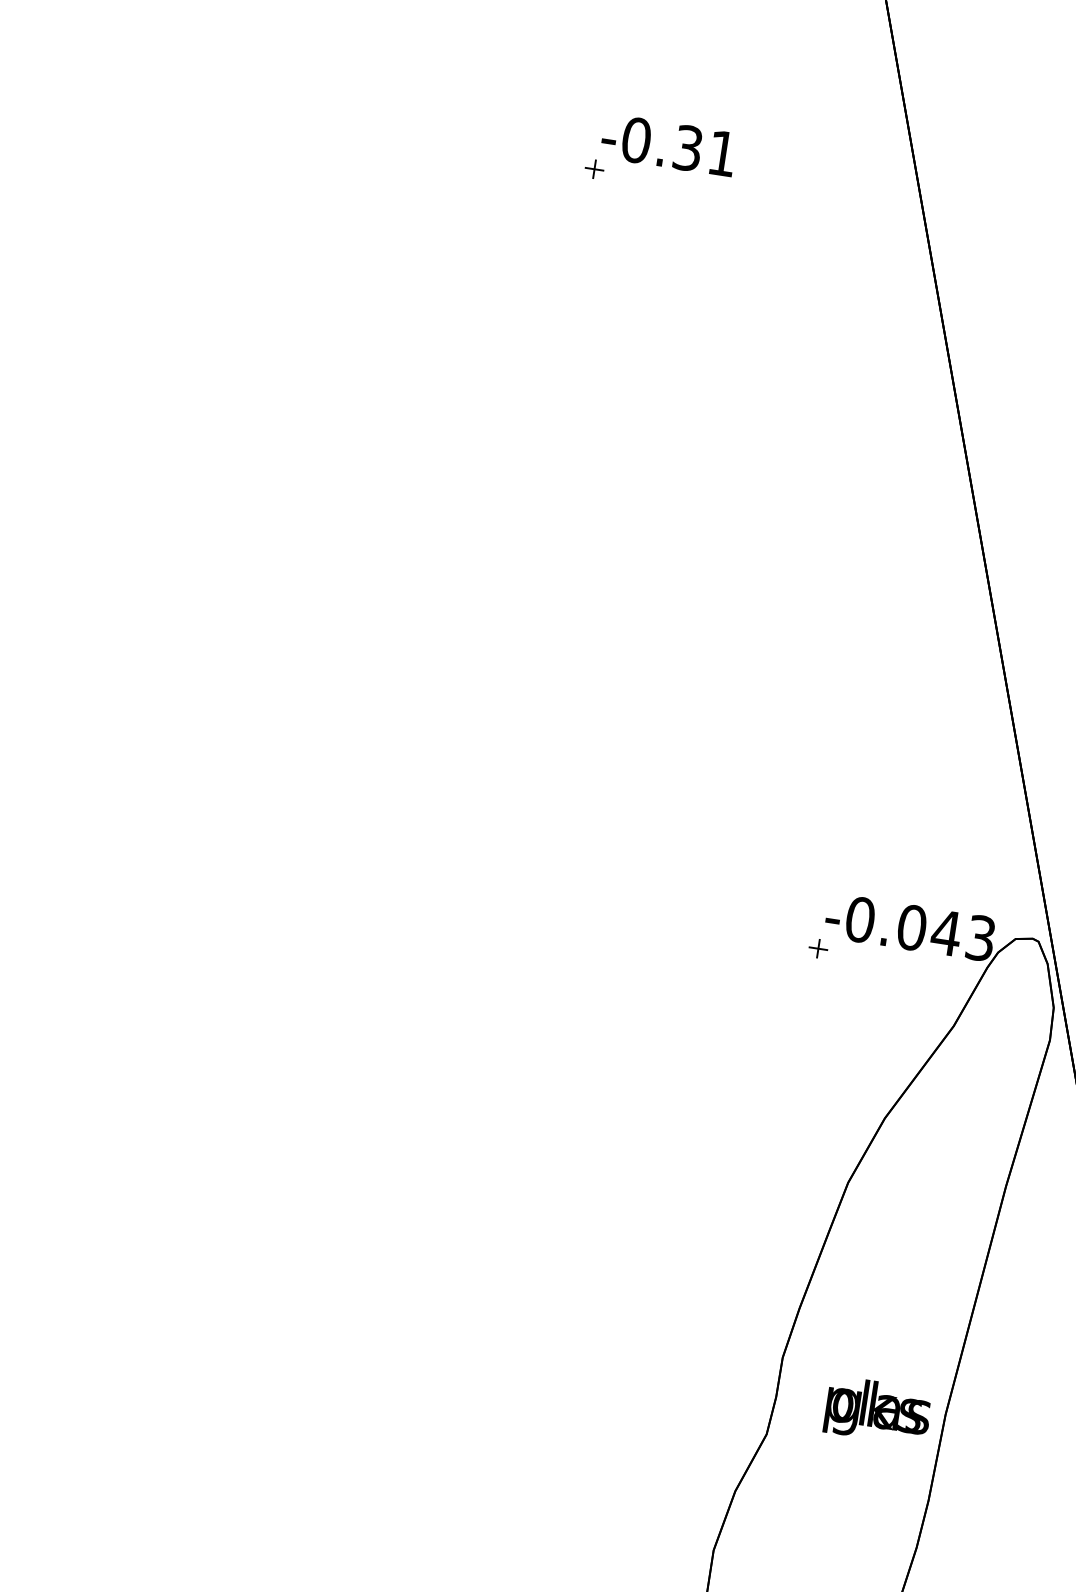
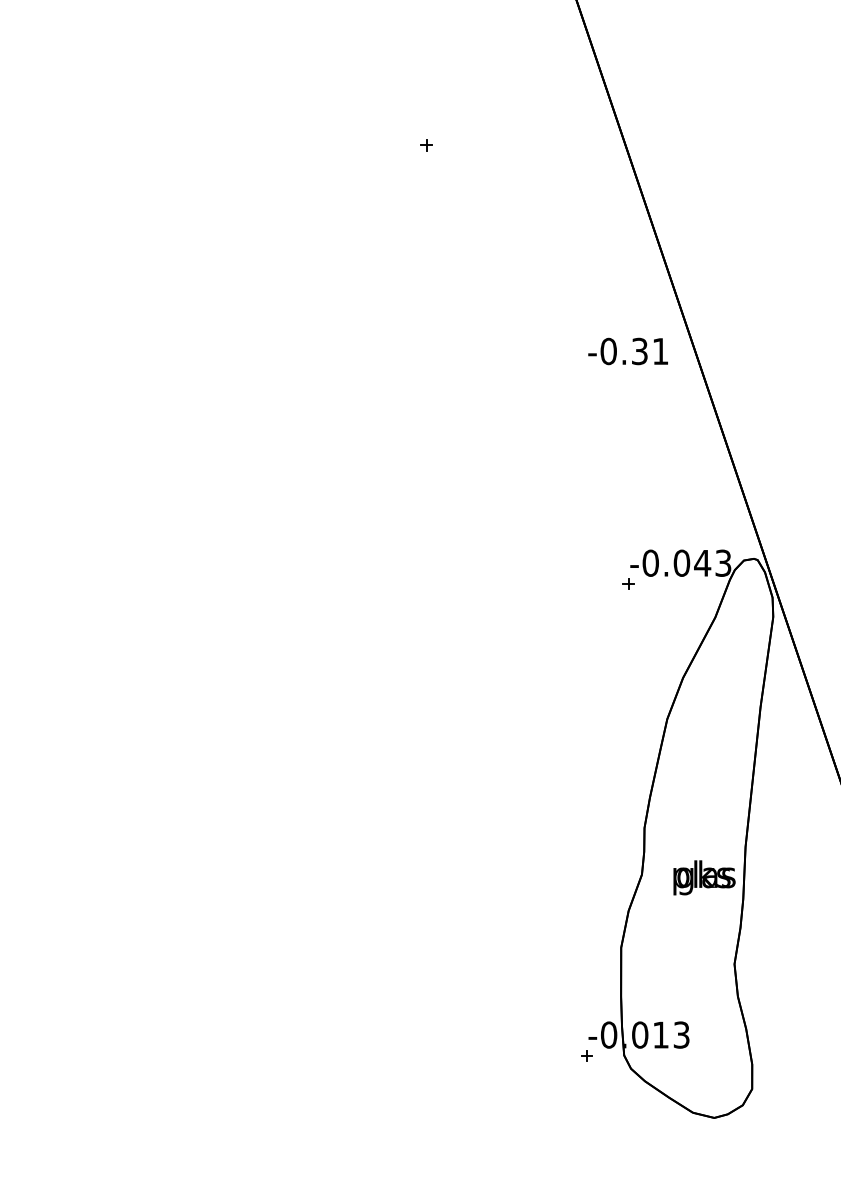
text: (667, 145) -> (627, 351), moved
text: (878, 1410) -> (704, 877), moved

